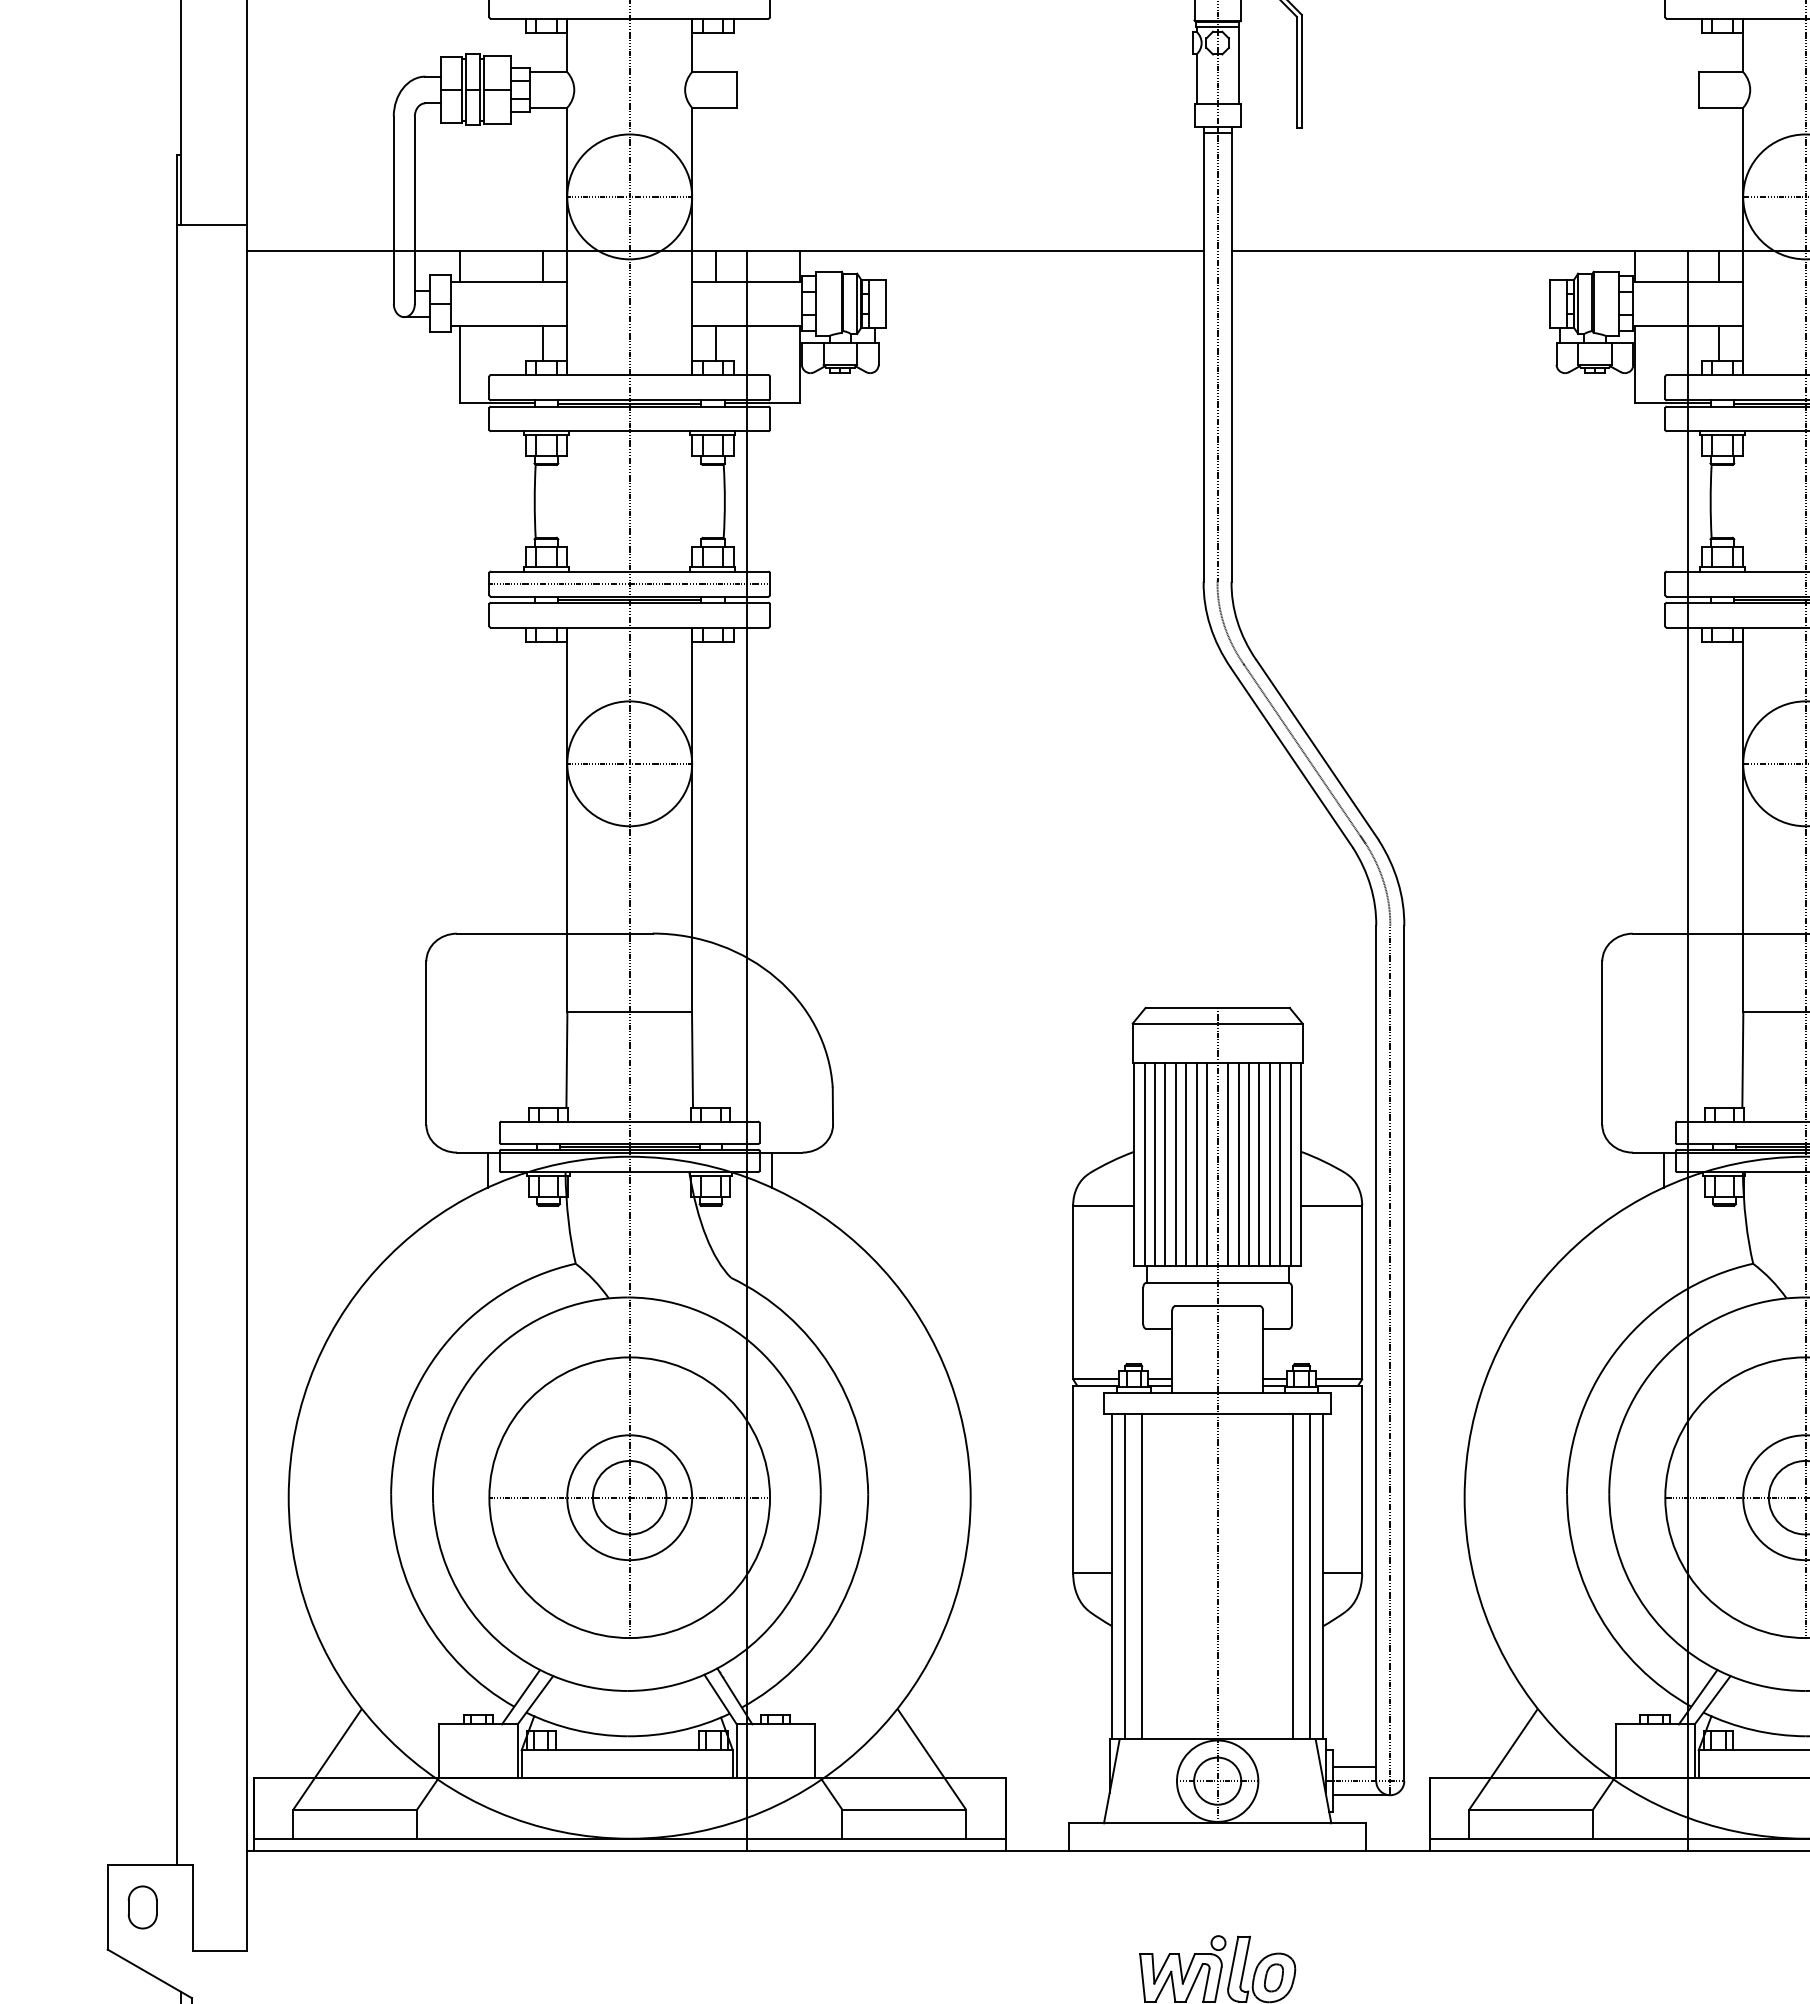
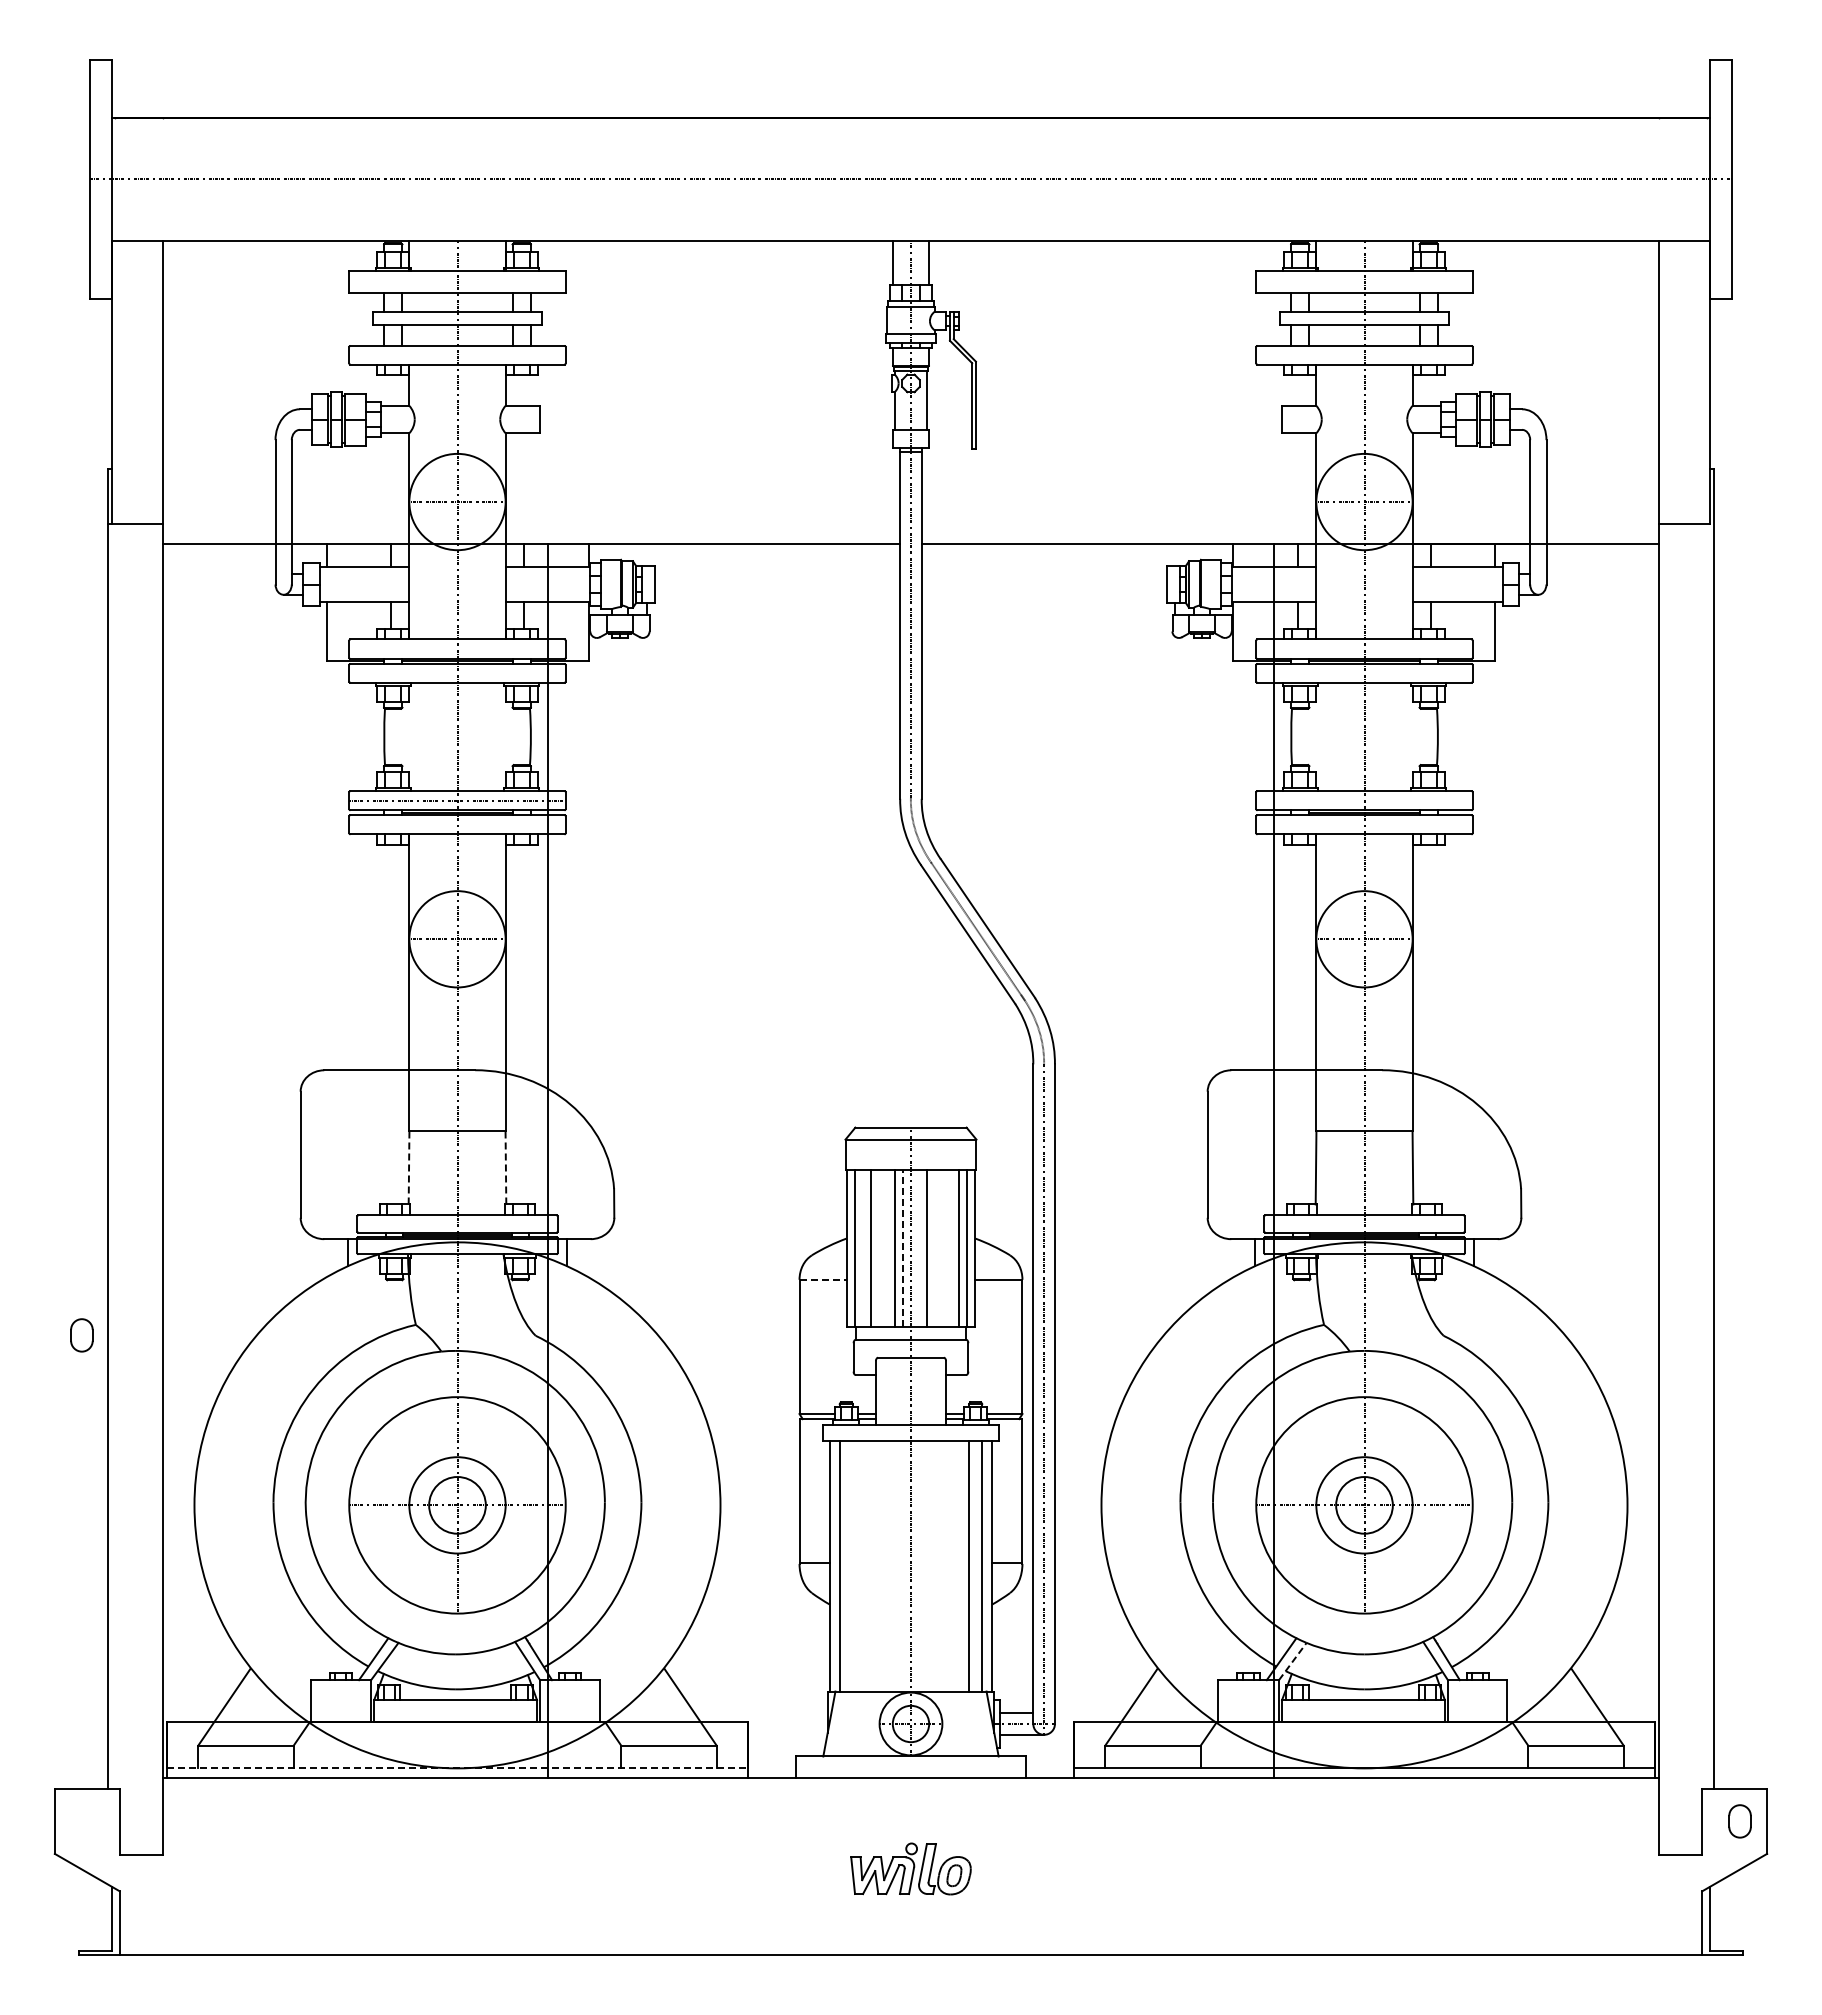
line: (567, 1059) -> (409, 1167), solid -> dashed
line: (691, 1059) -> (505, 1167), solid -> dashed
line: (1206, 1163) -> (902, 1247), solid -> dashed
line: (1154, 1164) -> (862, 1248), removed
line: (1175, 1164) -> (878, 1248), removed
line: (1185, 1164) -> (886, 1248), removed
line: (1228, 1164) -> (919, 1248), removed
line: (1249, 1164) -> (935, 1248), removed
line: (1259, 1164) -> (943, 1248), removed
line: (1270, 1164) -> (951, 1248), removed
line: (1104, 1206) -> (823, 1280), solid -> dashed
line: (1141, 1576) -> (852, 1566), removed
line: (1713, 1700) -> (1293, 1661), solid -> dashed
line: (629, 1838) -> (457, 1768), solid -> dashed
part: (142, 1907) -> (81, 1335), moved

